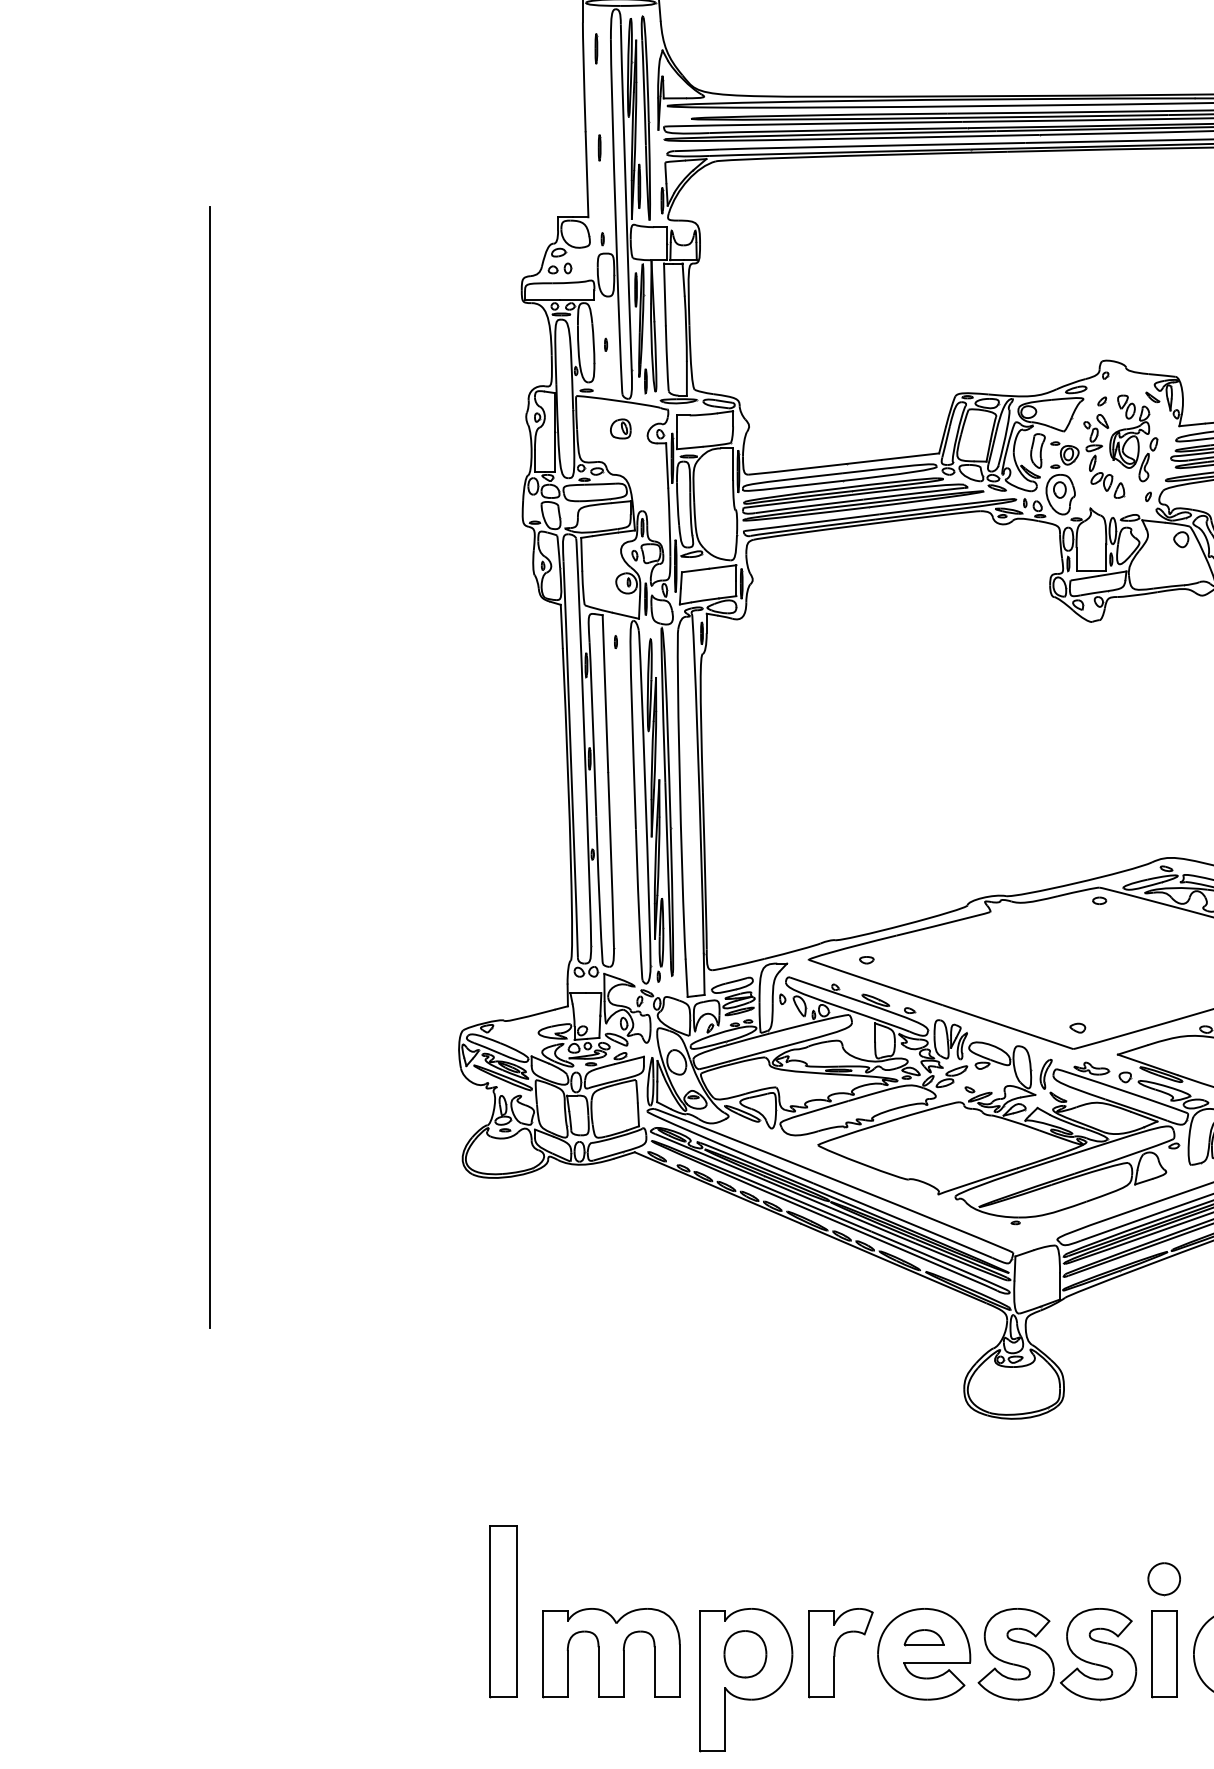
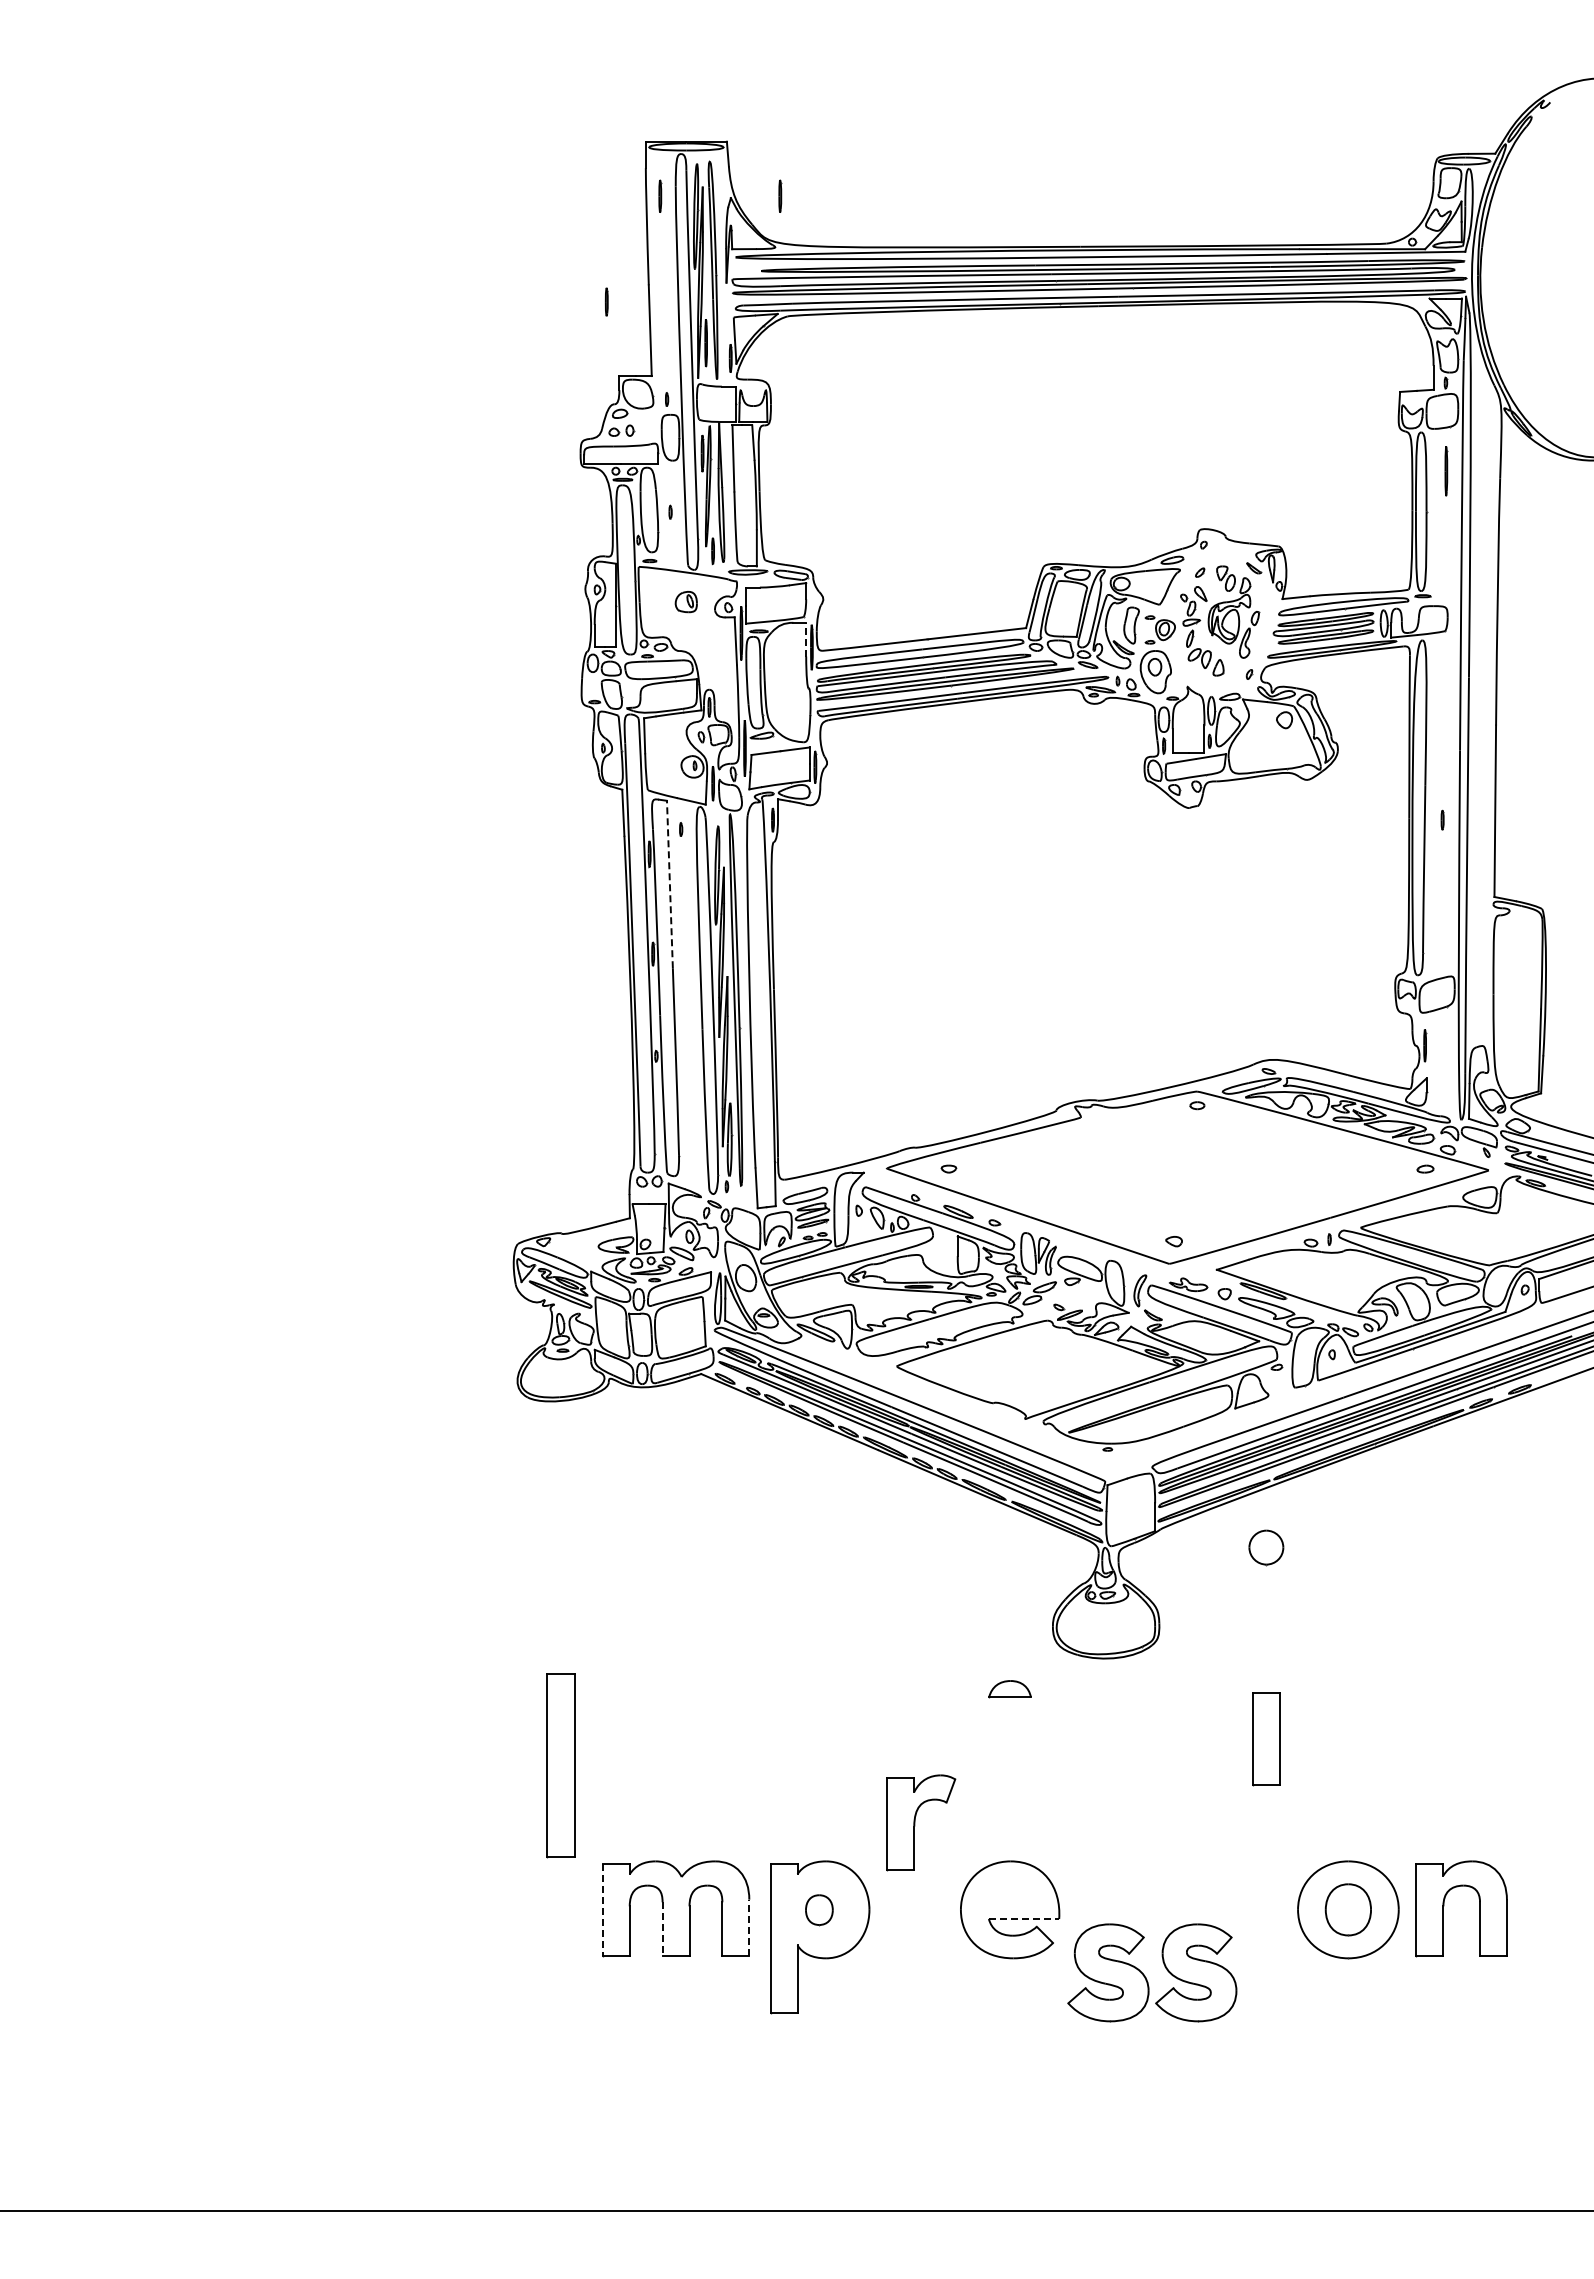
line: (709, 48) -> (780, 195), added
line: (599, 147) -> (606, 301), moved
line: (733, 464) -> (806, 639), solid -> dashed
line: (605, 693) -> (669, 884), solid -> dashed
line: (209, 767) -> (247, 963), removed
part: (1164, 1578) -> (1266, 1547), moved
part: (502, 1611) -> (560, 1765), moved
part: (923, 1638) -> (1009, 1689), moved
part: (841, 1653) -> (921, 1822), moved
line: (542, 1654) -> (602, 1910), solid -> dashed
part: (745, 1654) -> (819, 1910), size x0.6
part: (1164, 1654) -> (1266, 1739), moved
part: (1051, 1656) -> (1145, 1975), moved
line: (937, 1663) -> (1024, 1919), solid -> dashed
line: (679, 1670) -> (749, 1927), solid -> dashed
line: (598, 1672) -> (662, 1929), solid -> dashed

